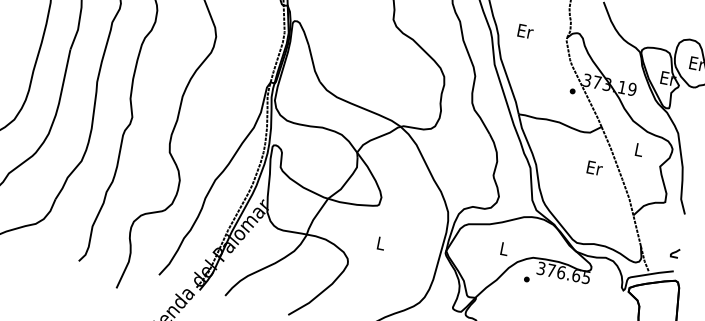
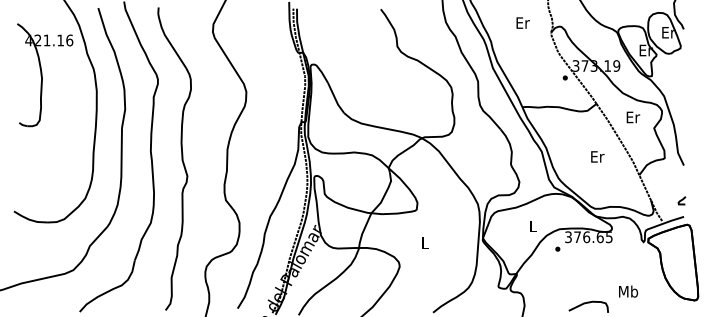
text: (525, 30) -> (522, 22), moved
text: (639, 150) -> (633, 117), L -> Er
text: (594, 167) -> (597, 156), moved

